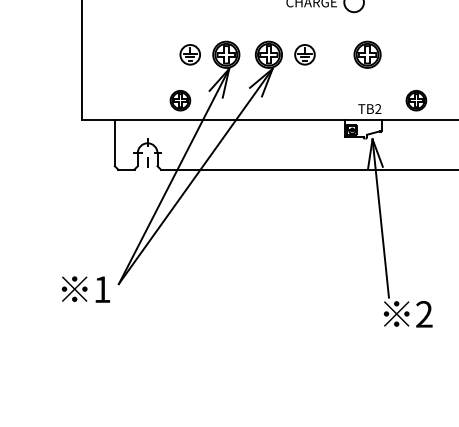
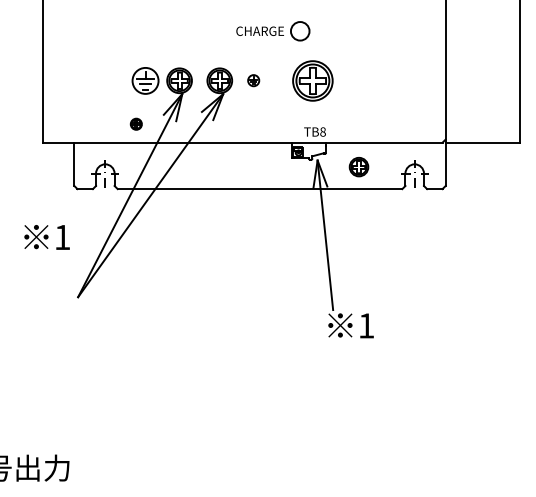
part: (190, 54) -> (145, 80), size x1.4
part: (304, 54) -> (253, 80), size x0.6
part: (367, 54) -> (312, 80), size x1.6
part: (180, 101) -> (136, 124), size x0.6
part: (415, 101) -> (358, 167), moved
text: (377, 108) -> (322, 131), TB2 -> TB8
text: (85, 289) -> (46, 237), moved
text: (424, 314) -> (366, 325), 2 -> 1

